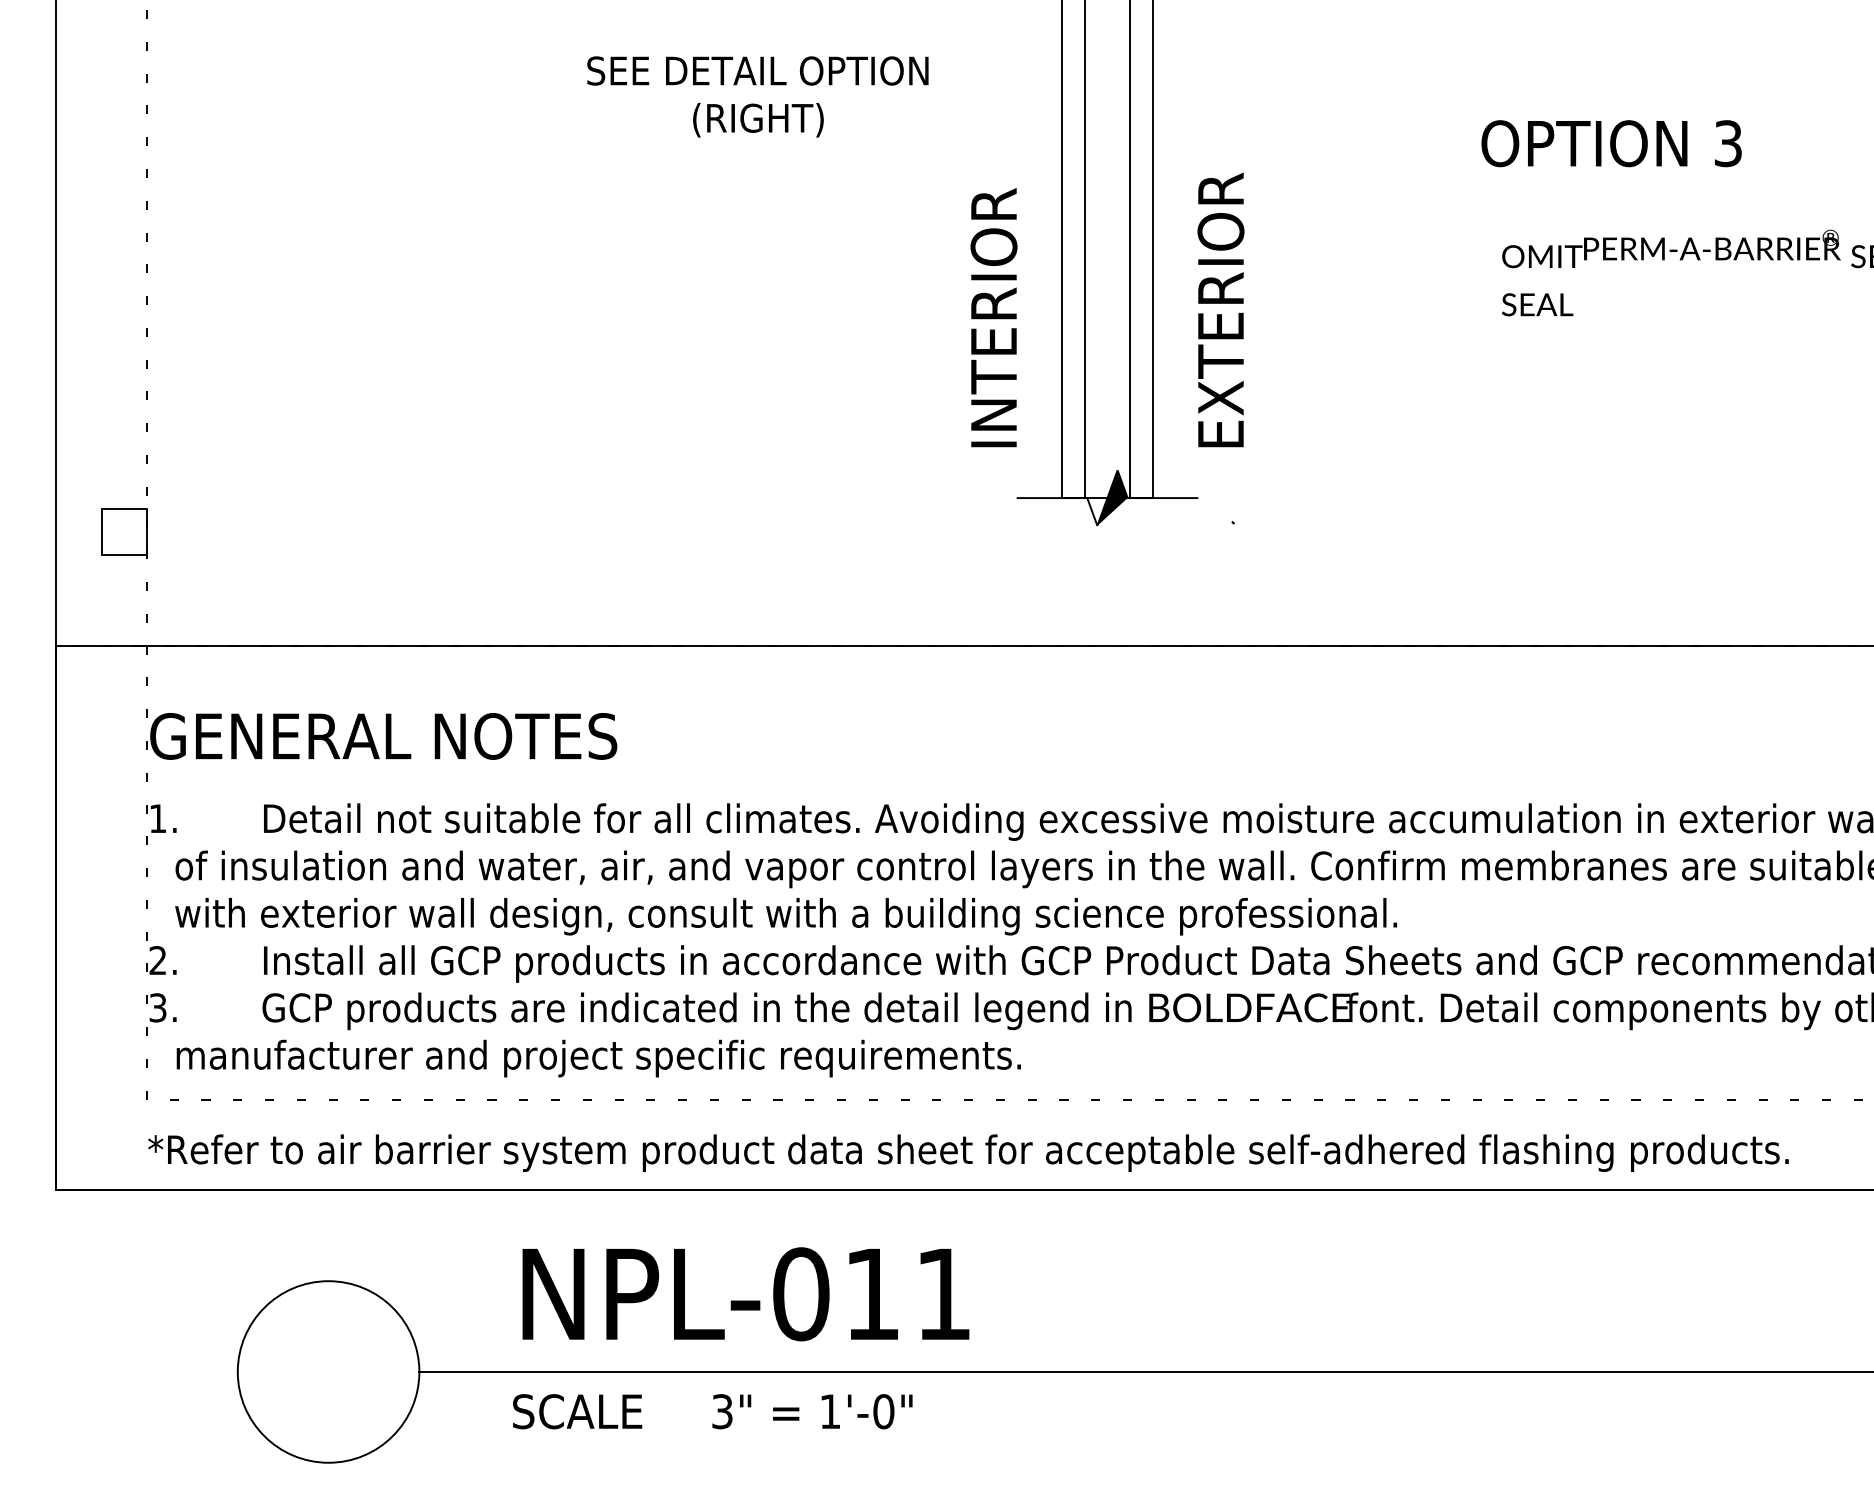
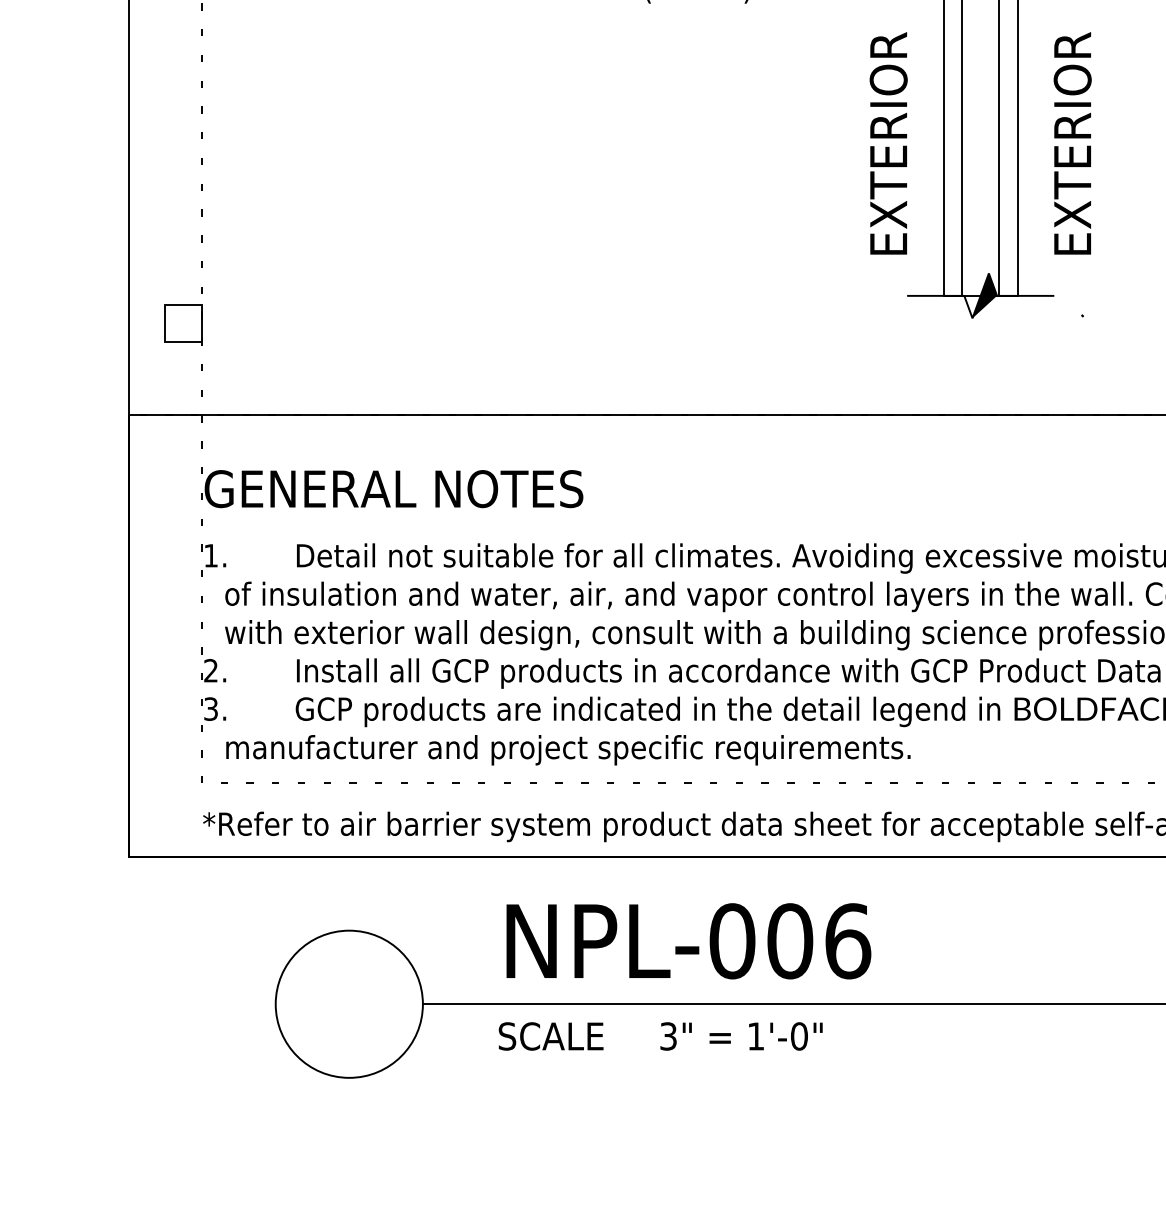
text: (993, 306) -> (888, 140), INTERIOR -> EXTERIOR
text: (908, 1294) -> (819, 941), NPL-011 -> NPL-006

